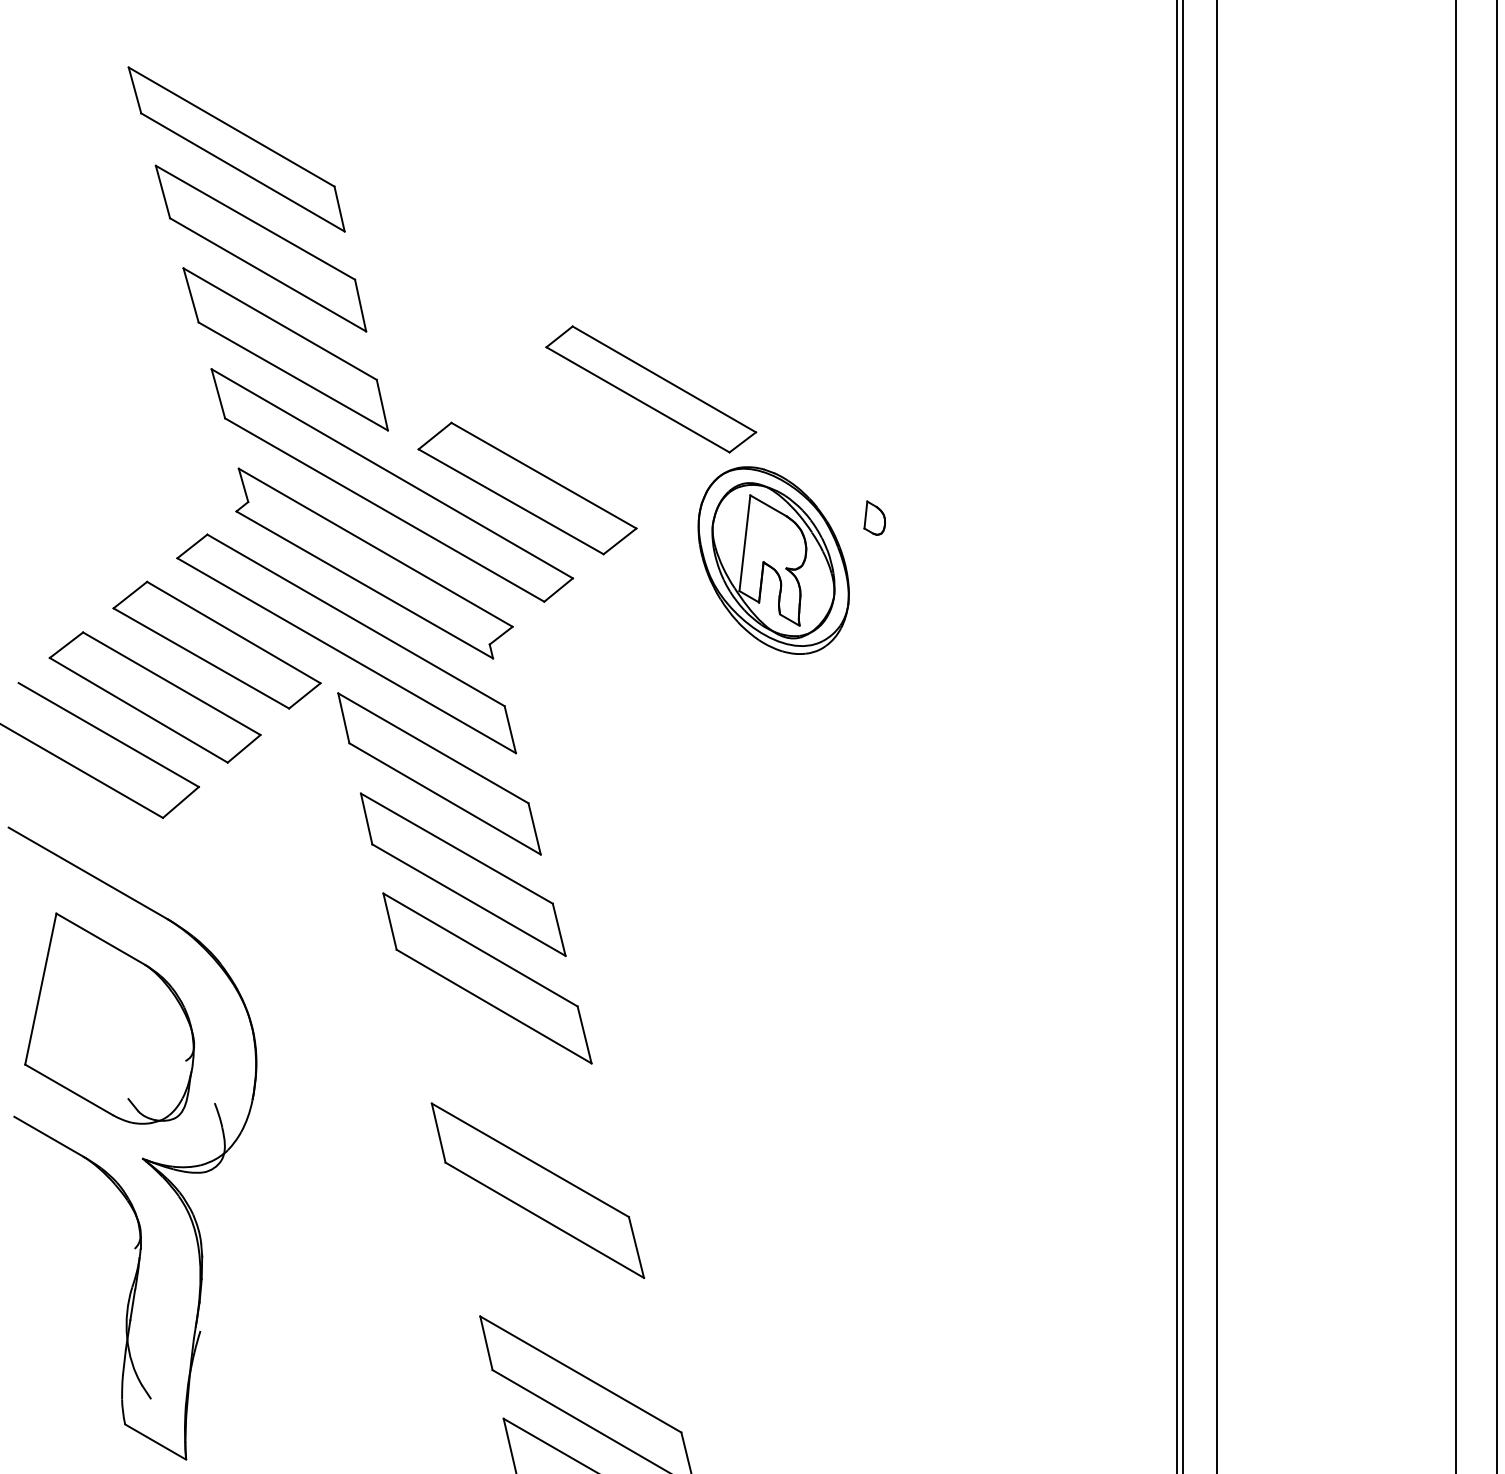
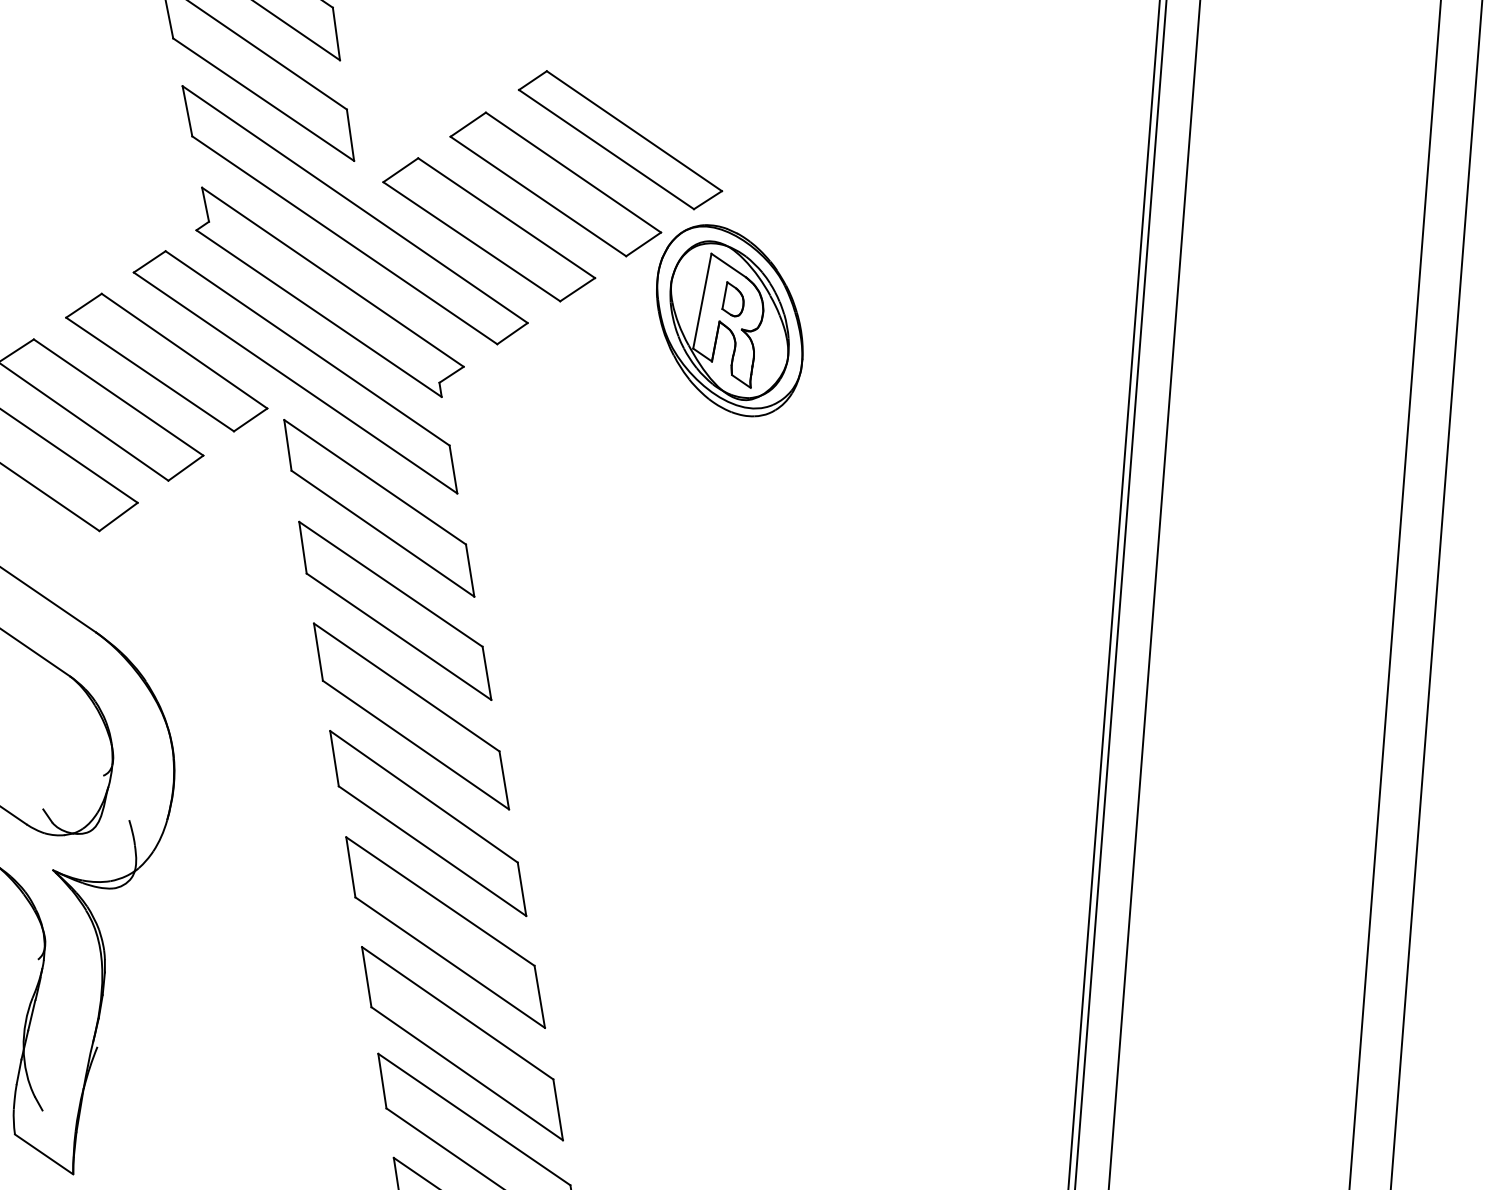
part: (589, 438) -> (555, 184), added
part: (874, 517) -> (733, 298), moved
part: (511, 1083) -> (427, 823), added
part: (562, 1299) -> (461, 1043), added

